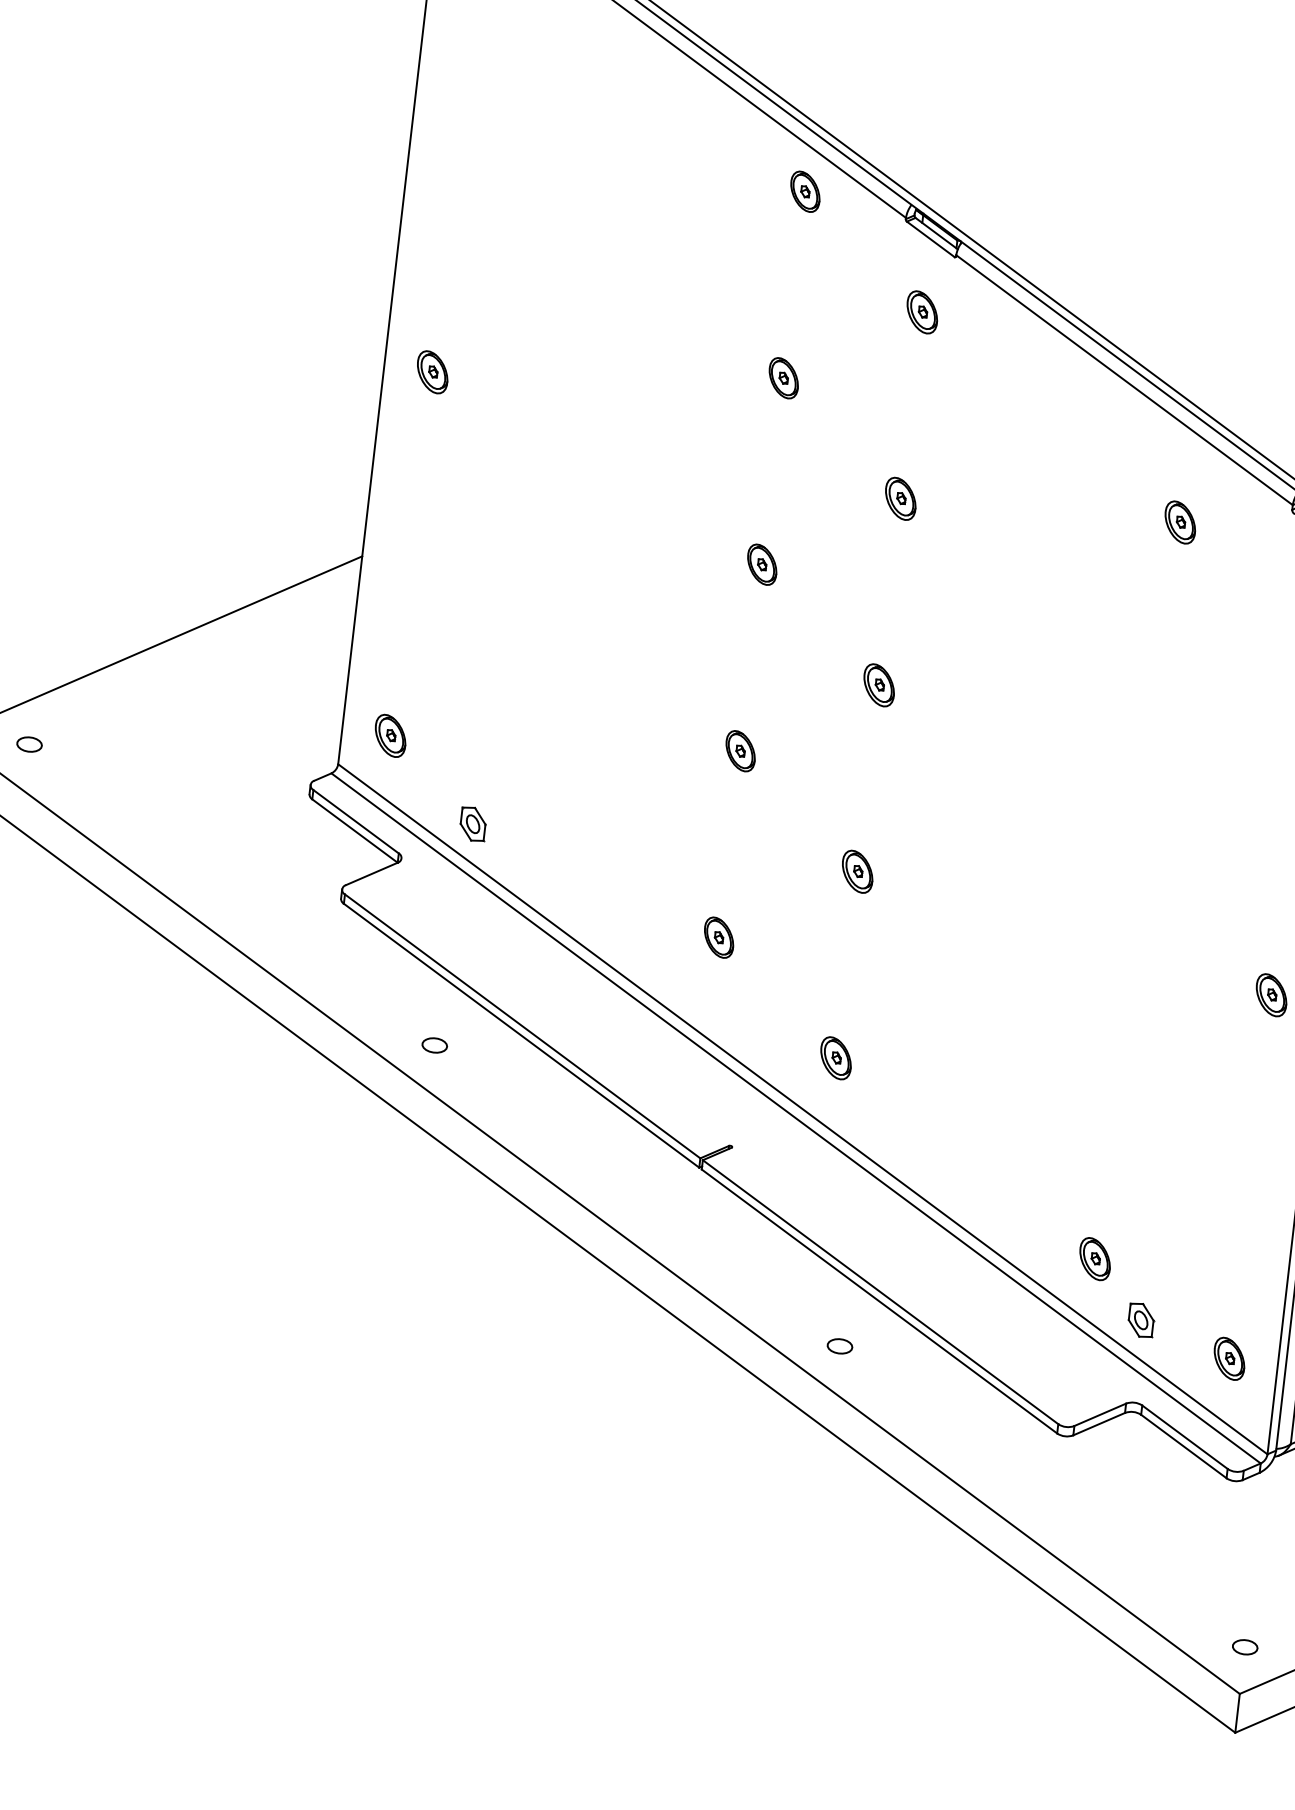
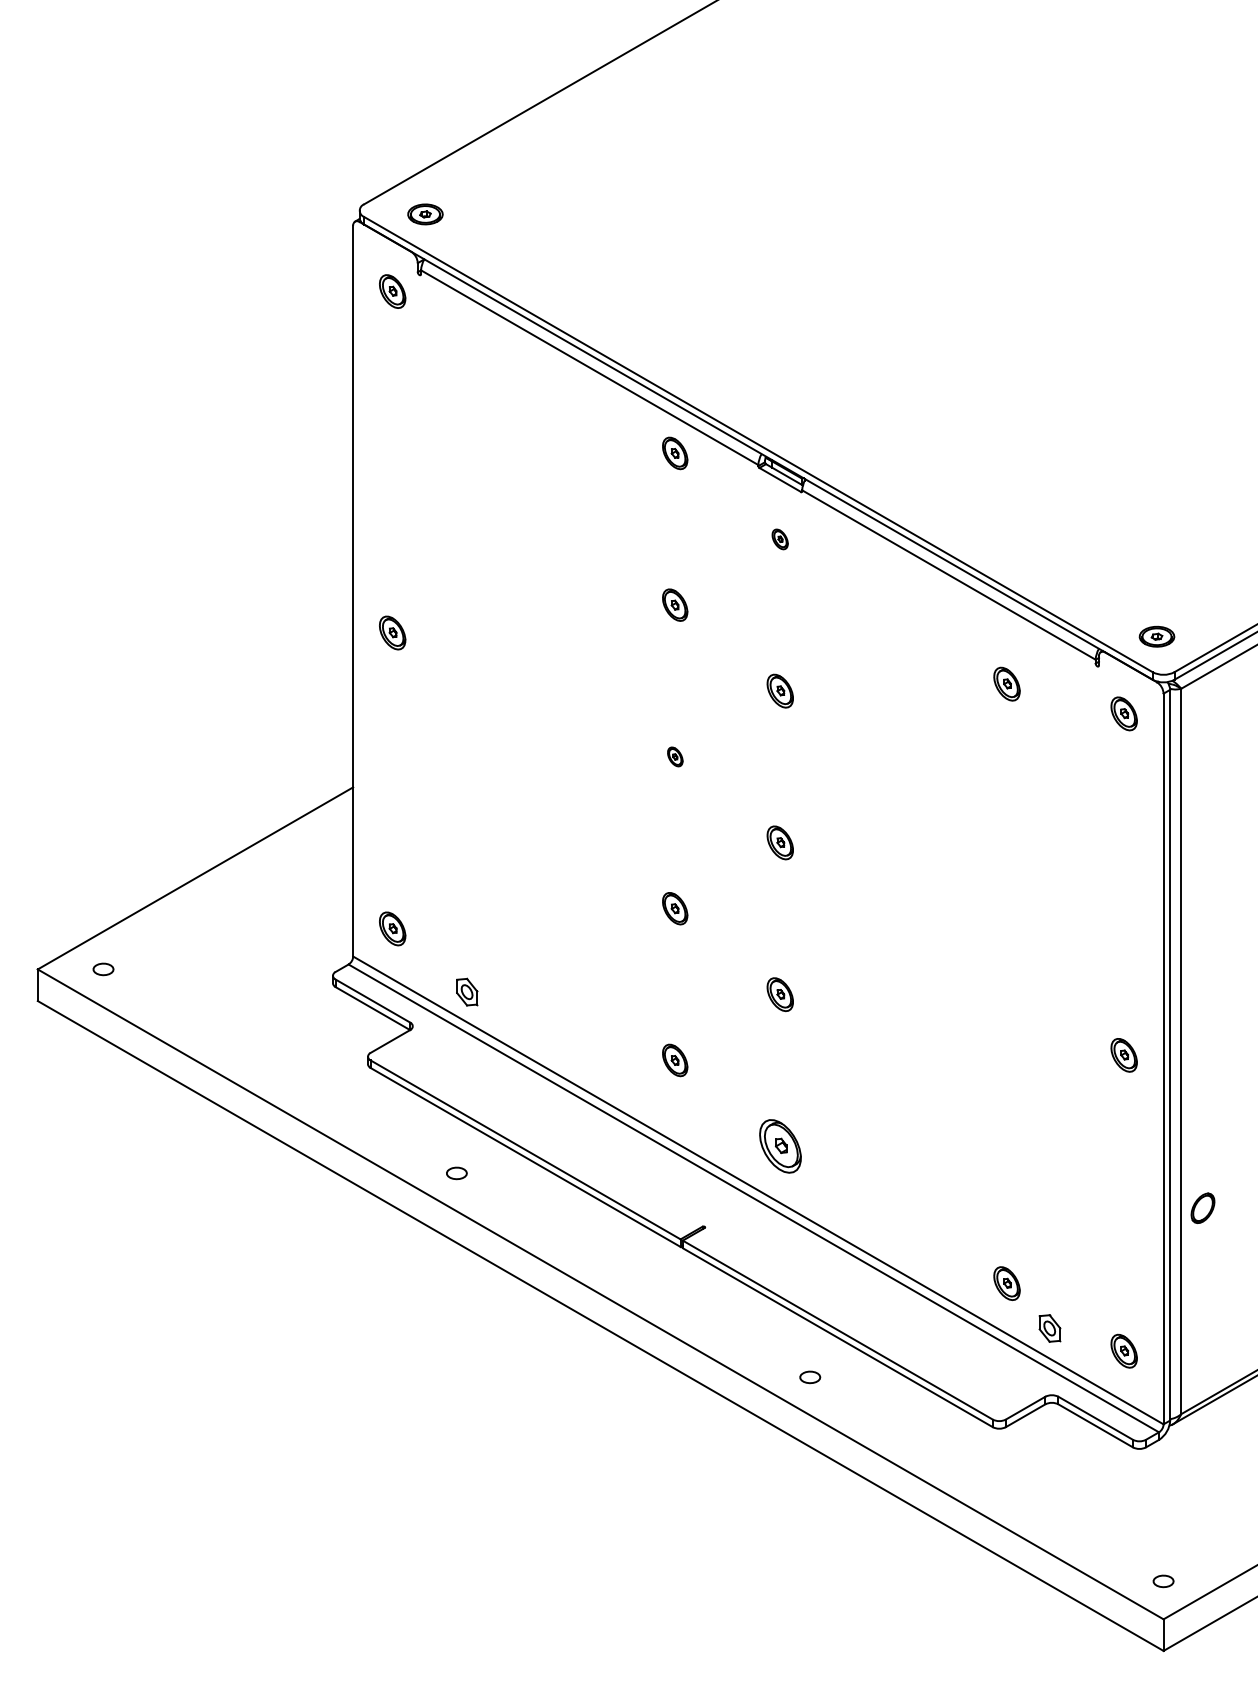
part: (921, 312) -> (779, 539), size x0.6
part: (762, 564) -> (675, 756), size x0.6
part: (835, 1058) -> (779, 1146), size x1.6

